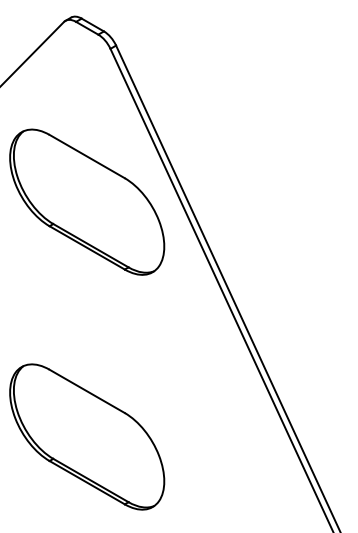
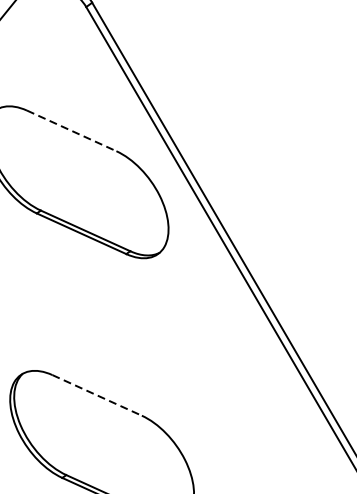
line: (87, 156) -> (72, 130), solid -> dashed
line: (87, 391) -> (97, 395), solid -> dashed

